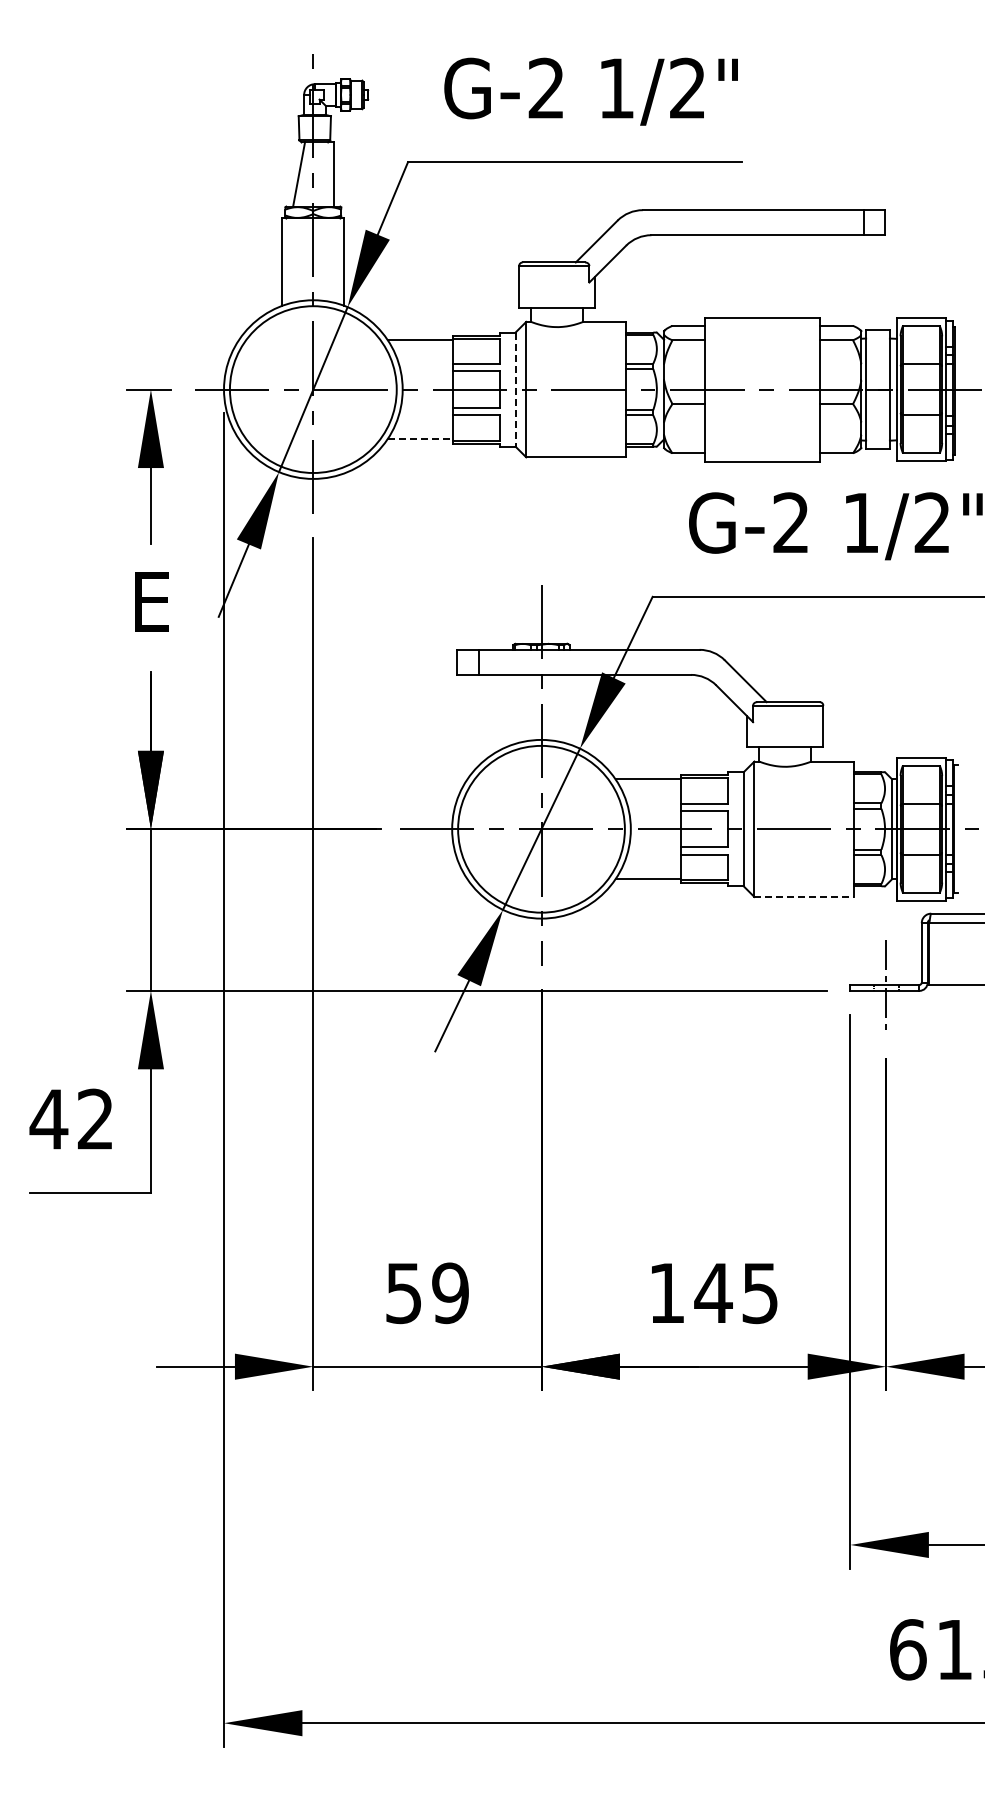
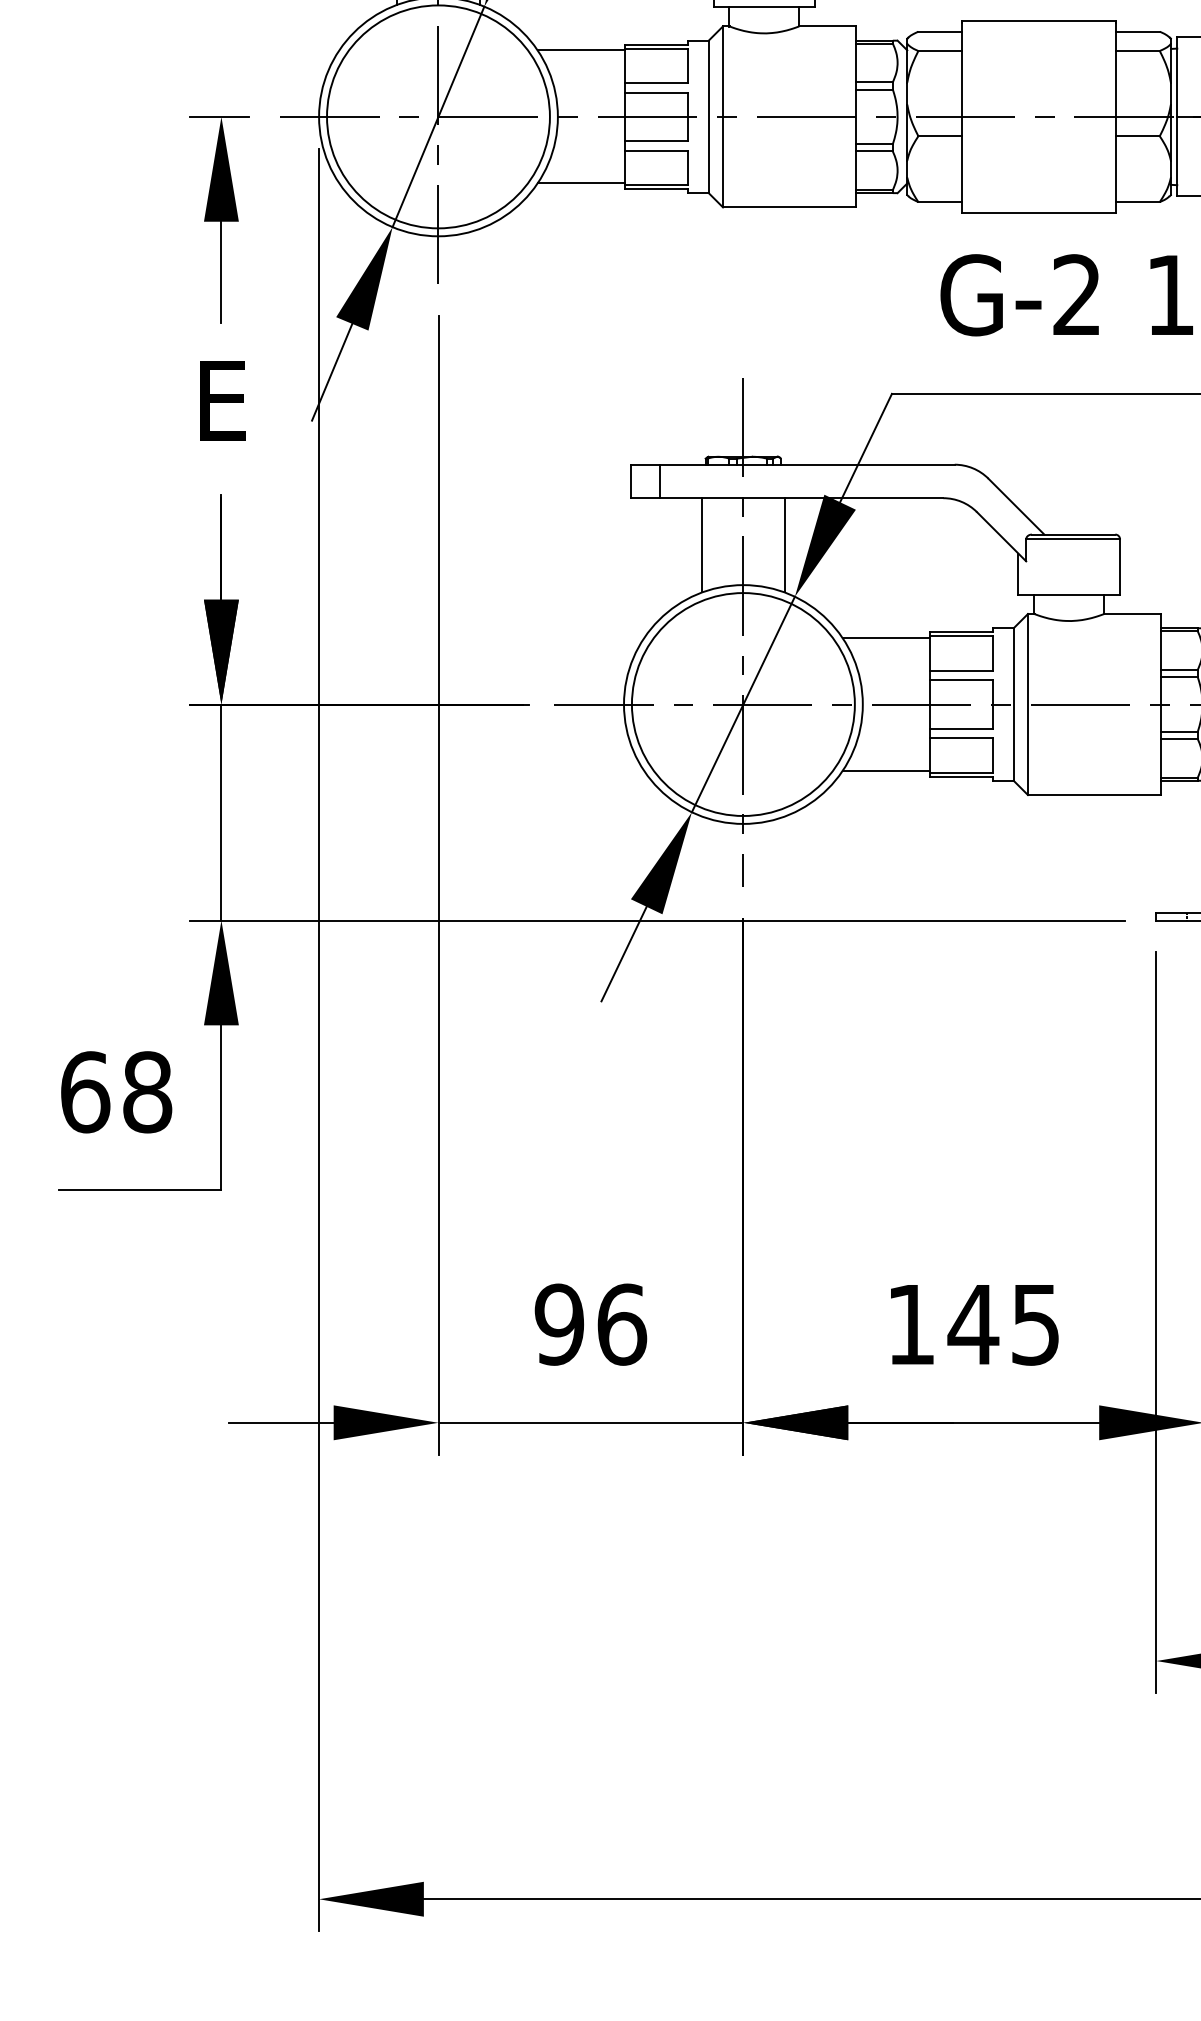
line: (515, 390) -> (708, 118), dashed -> solid
line: (420, 439) -> (581, 183), dashed -> solid
line: (510, 709) -> (701, 544), added
line: (572, 709) -> (784, 544), added
line: (804, 897) -> (1094, 795), dashed -> solid
text: (71, 1119) -> (115, 1092), 42 -> 68
text: (427, 1293) -> (591, 1324), 59 -> 96

